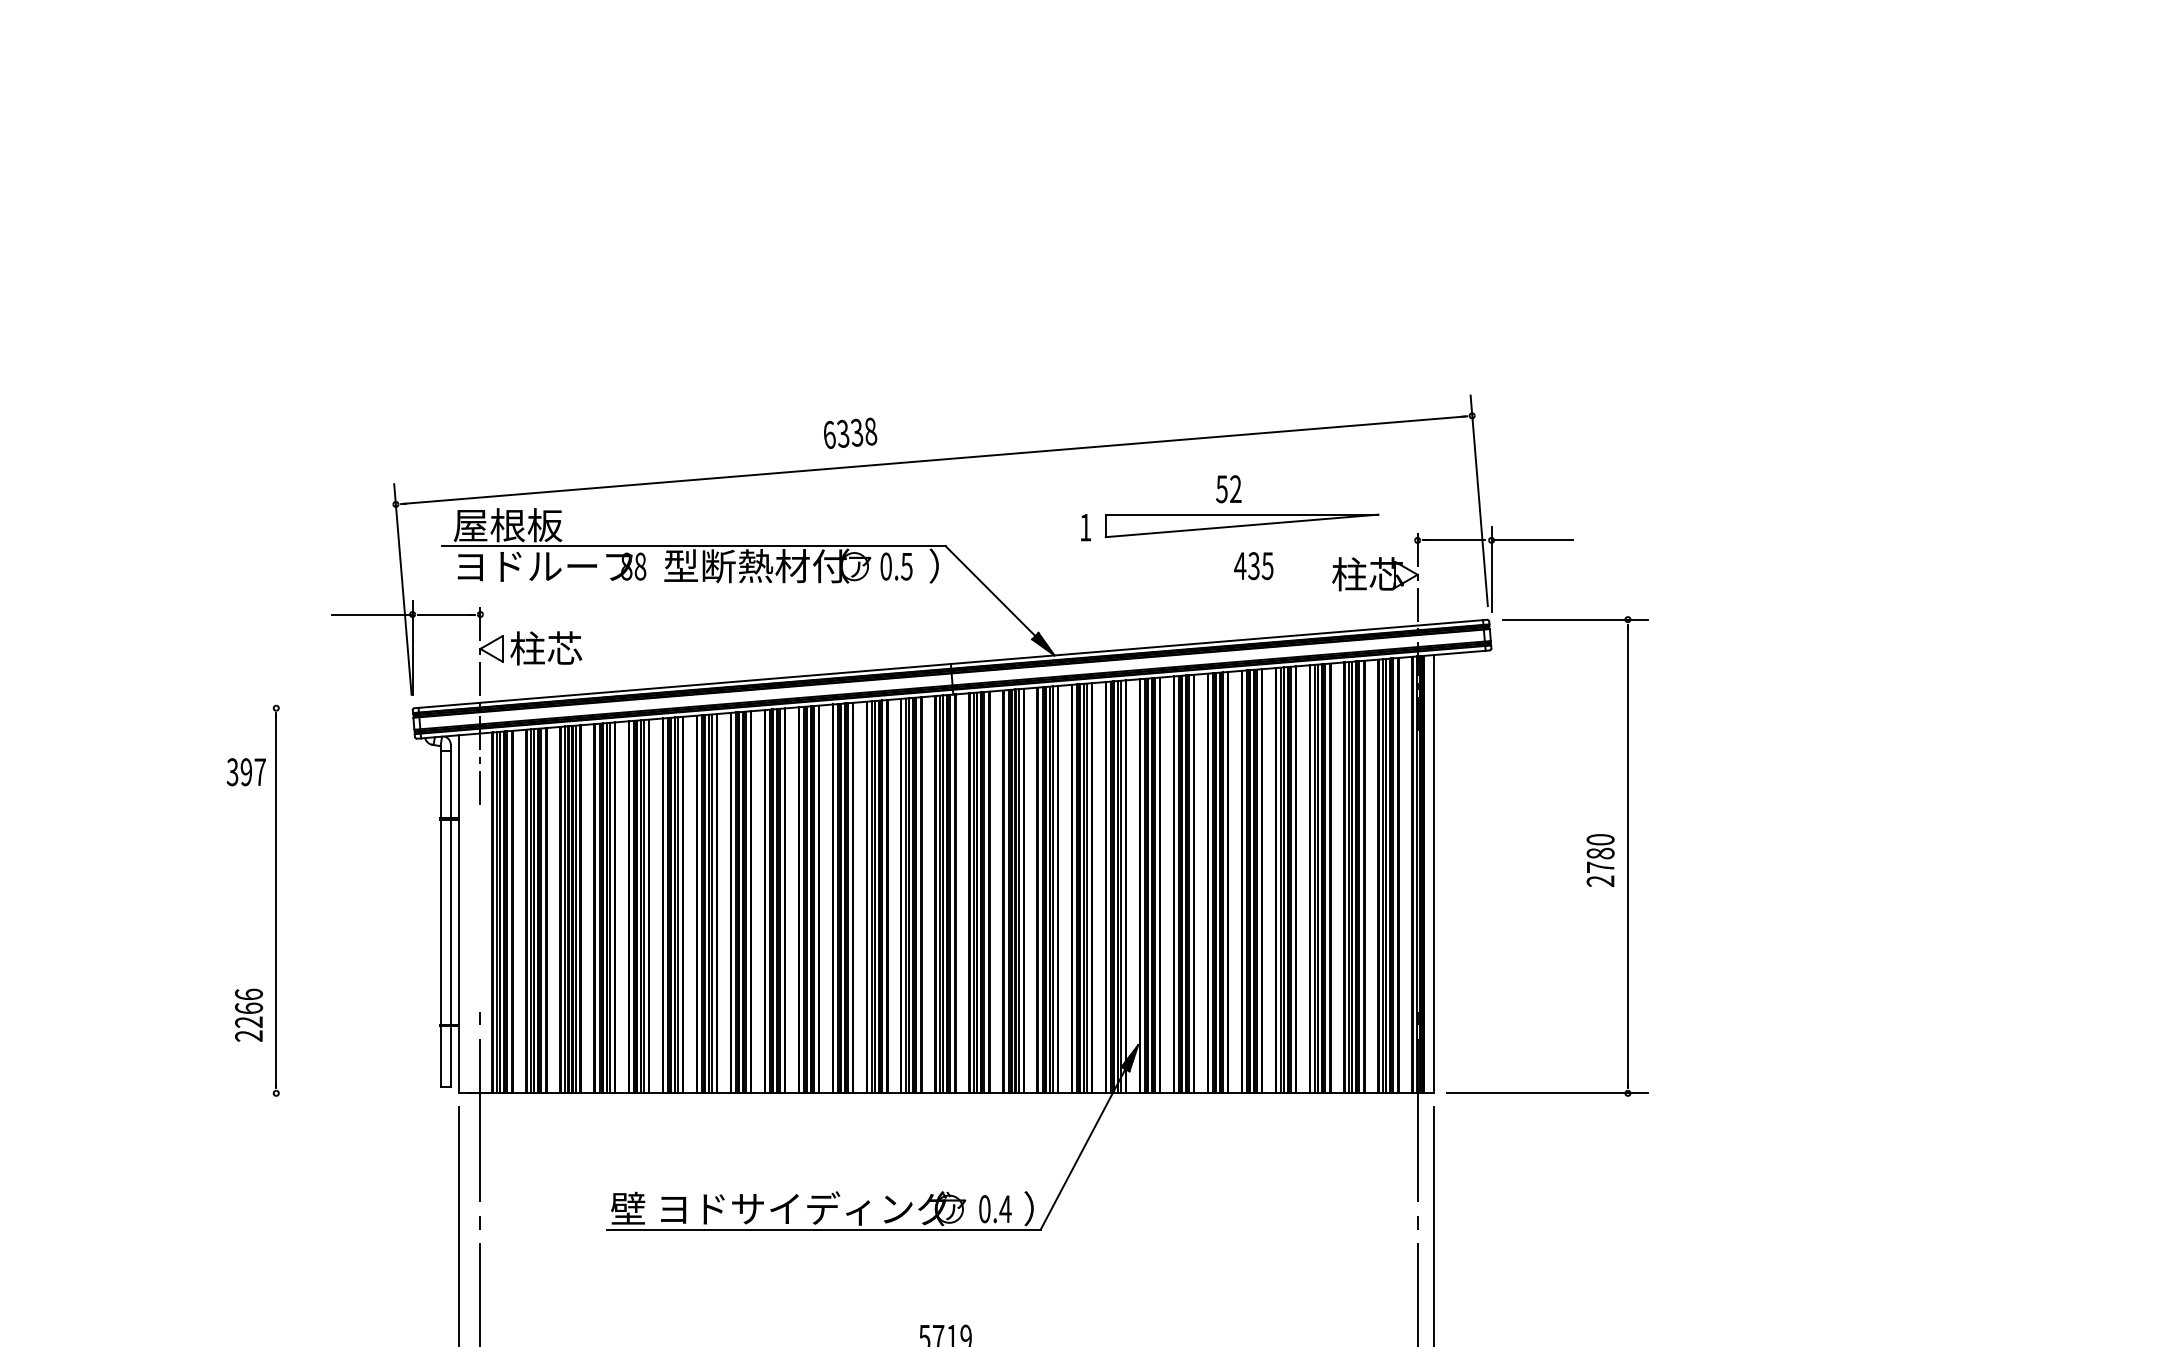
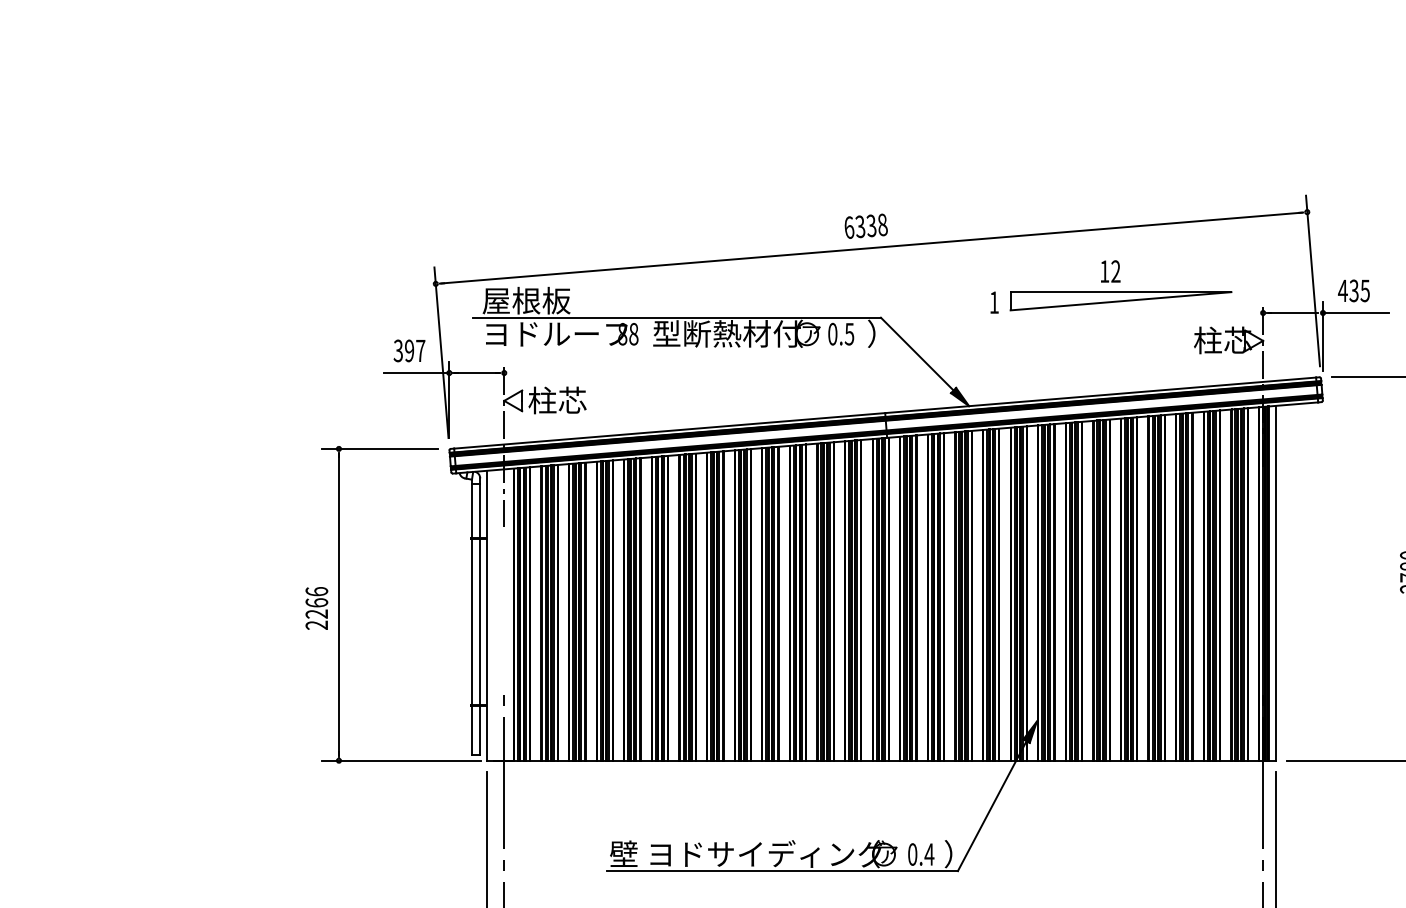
text: (850, 432) -> (866, 225), moved
text: (1221, 489) -> (1104, 271), 52 -> 12
text: (1253, 566) -> (1353, 291), moved
line: (326, 708) -> (379, 449), added
text: (245, 772) -> (408, 351), moved
text: (248, 1014) -> (316, 607), moved
line: (353, 1093) -> (401, 760), added

